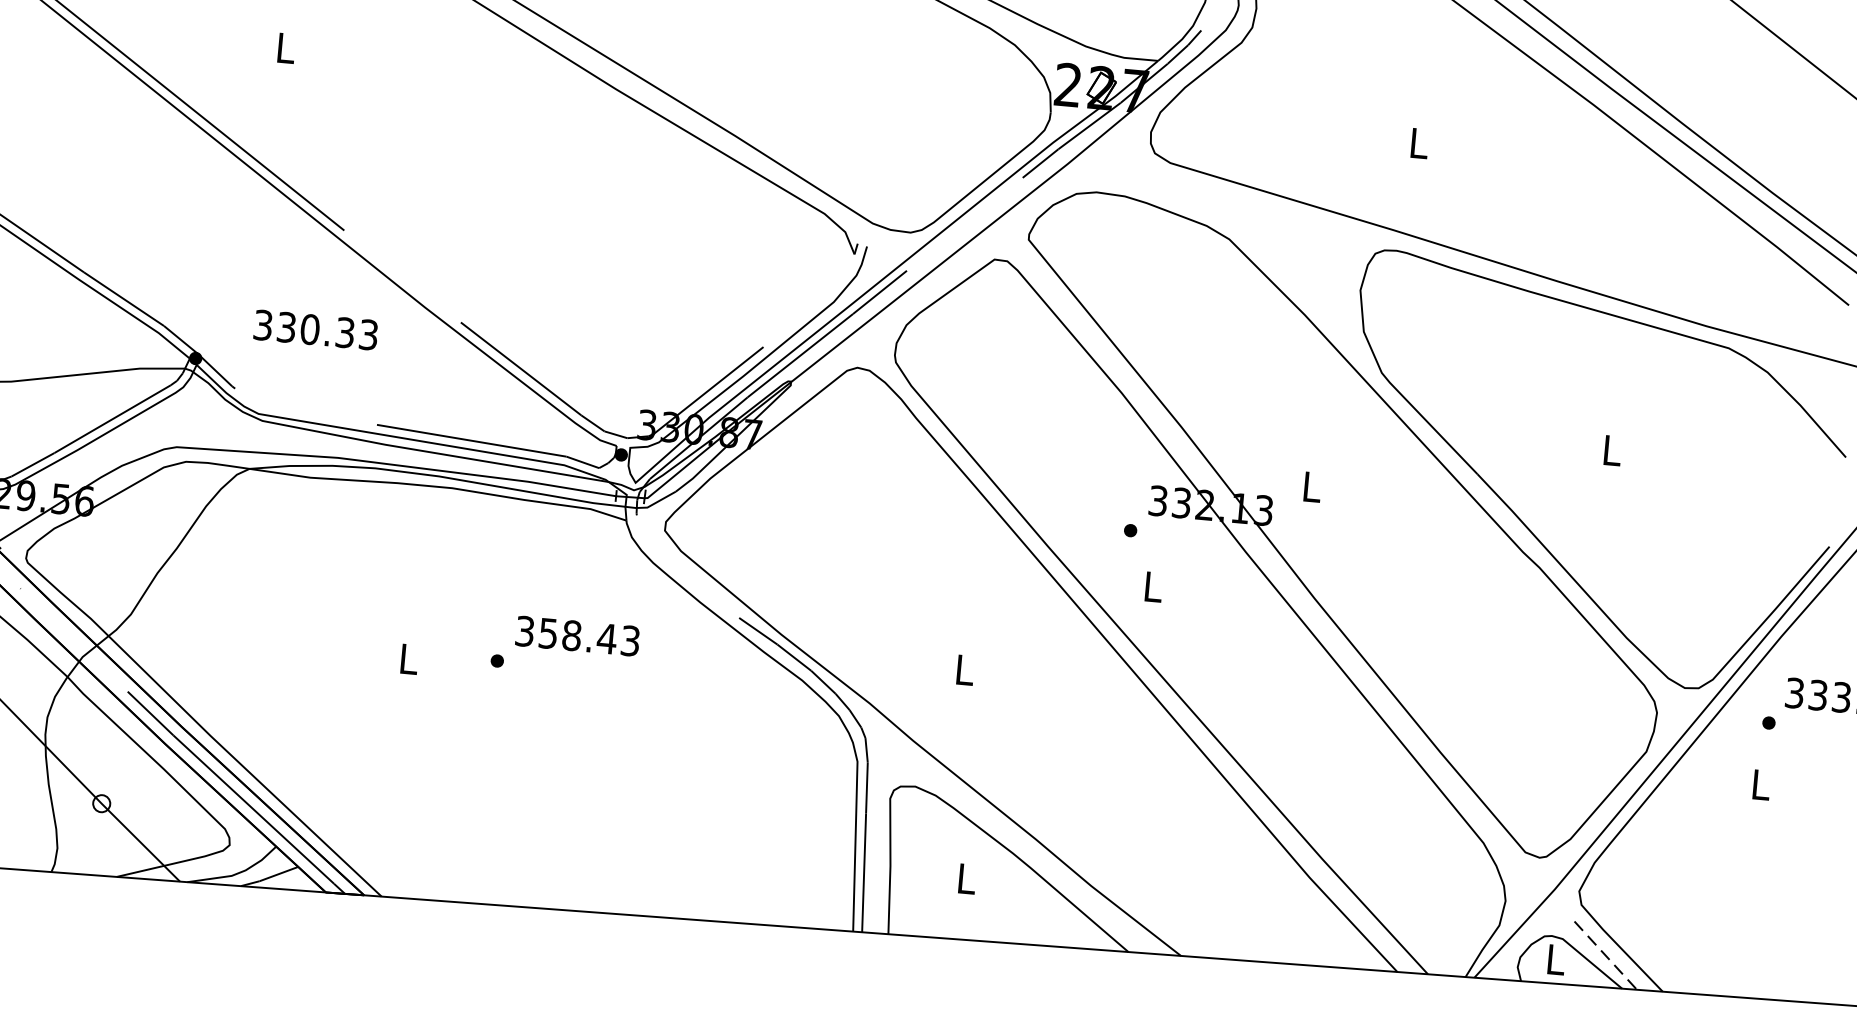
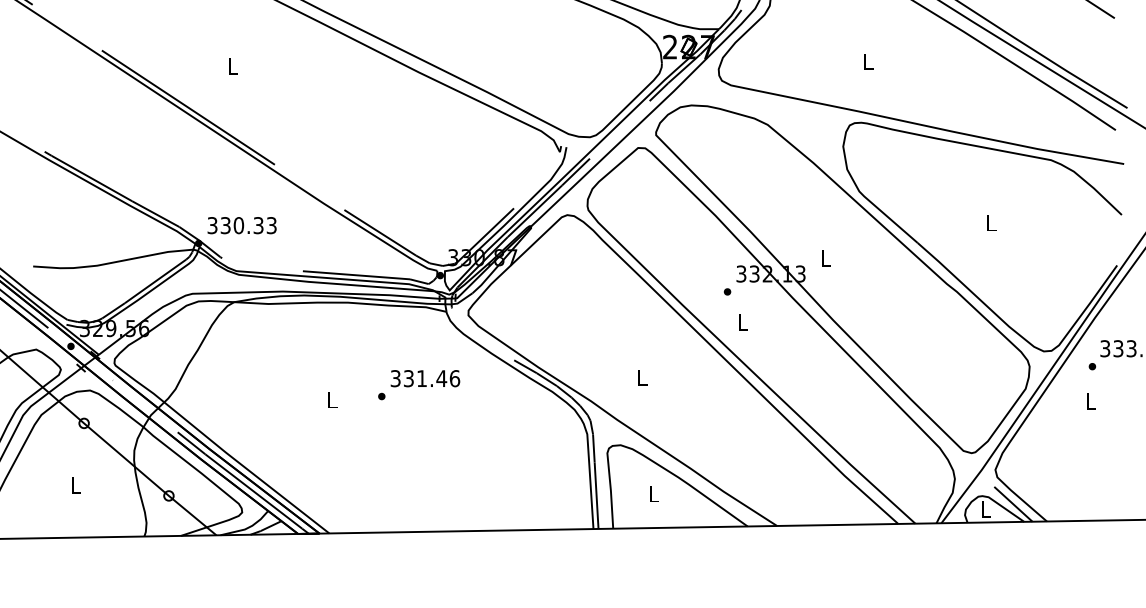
text: (314, 329) -> (241, 225), moved
text: (590, 637) -> (432, 378), 358.43 -> 331.46
line: (1605, 955) -> (1013, 504), dashed -> solid

